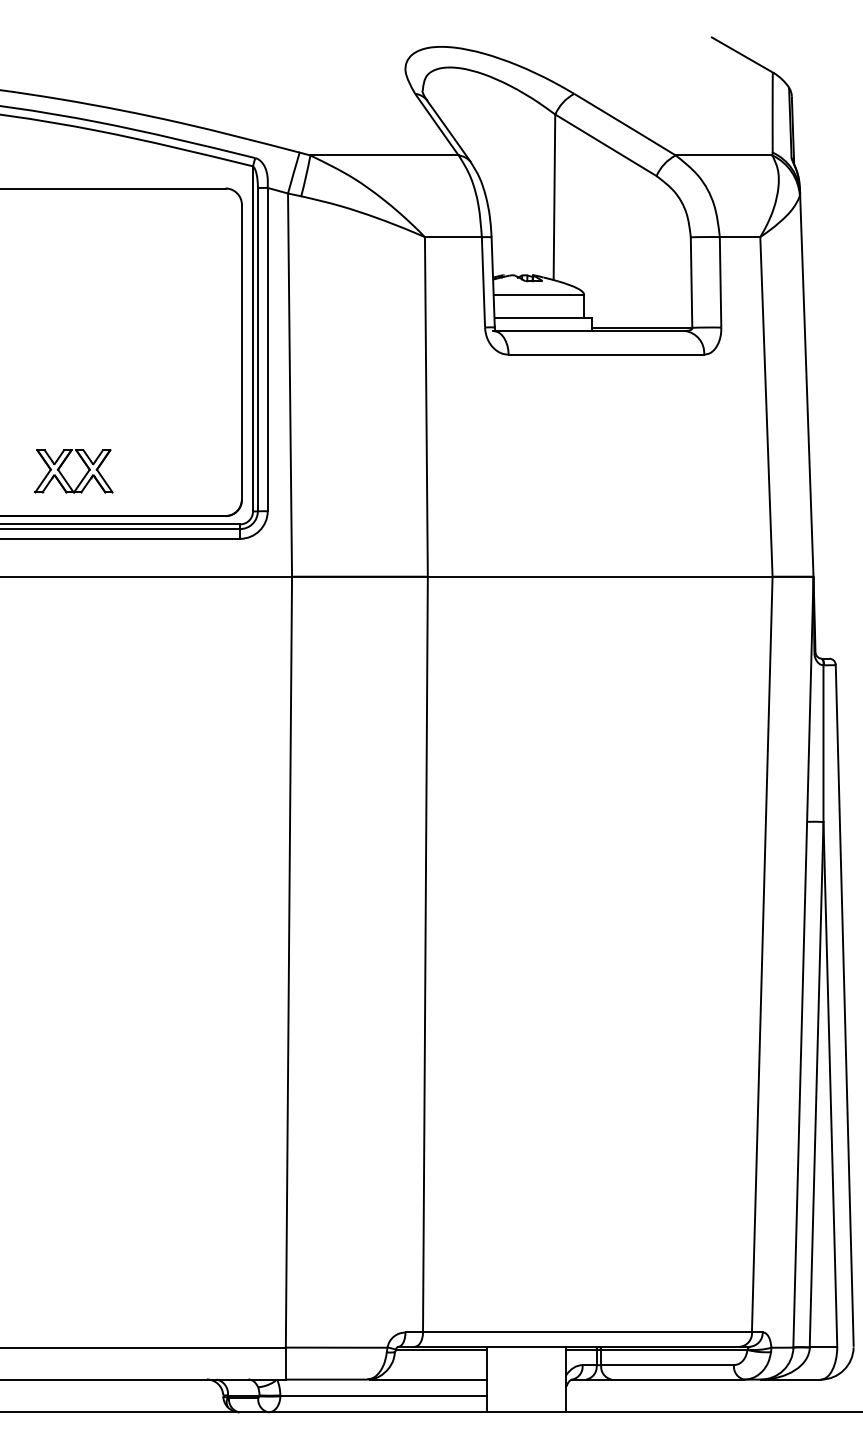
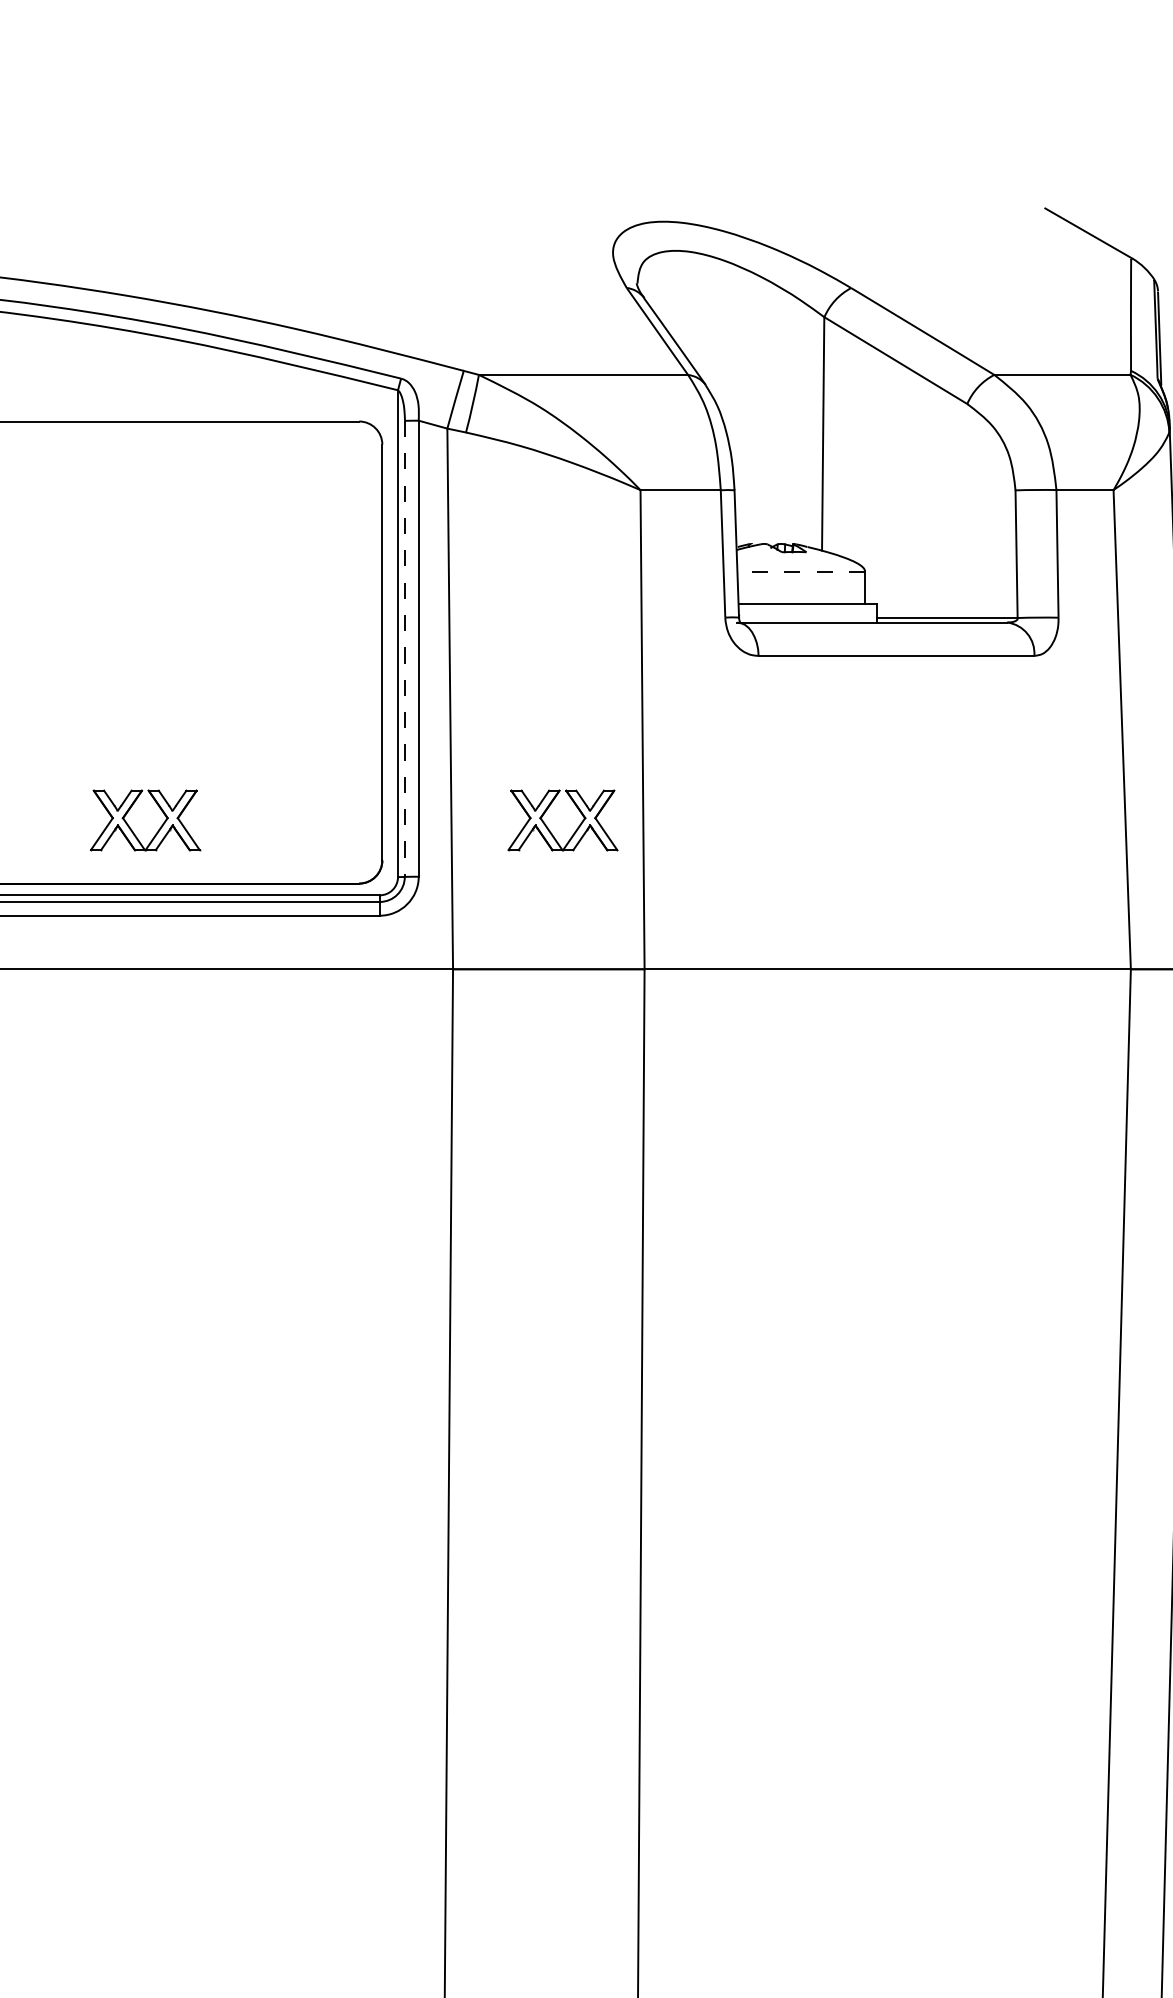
line: (538, 294) -> (800, 571), solid -> dashed
line: (257, 349) -> (404, 648), solid -> dashed
part: (361, 478) -> (551, 830), added

